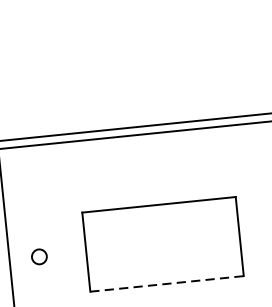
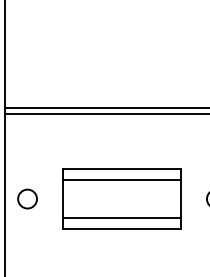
line: (159, 220) -> (121, 180), added
circle: (39, 256) -> (27, 198), size x1.67
line: (164, 268) -> (121, 217), added
line: (167, 284) -> (122, 229), dashed -> solid

